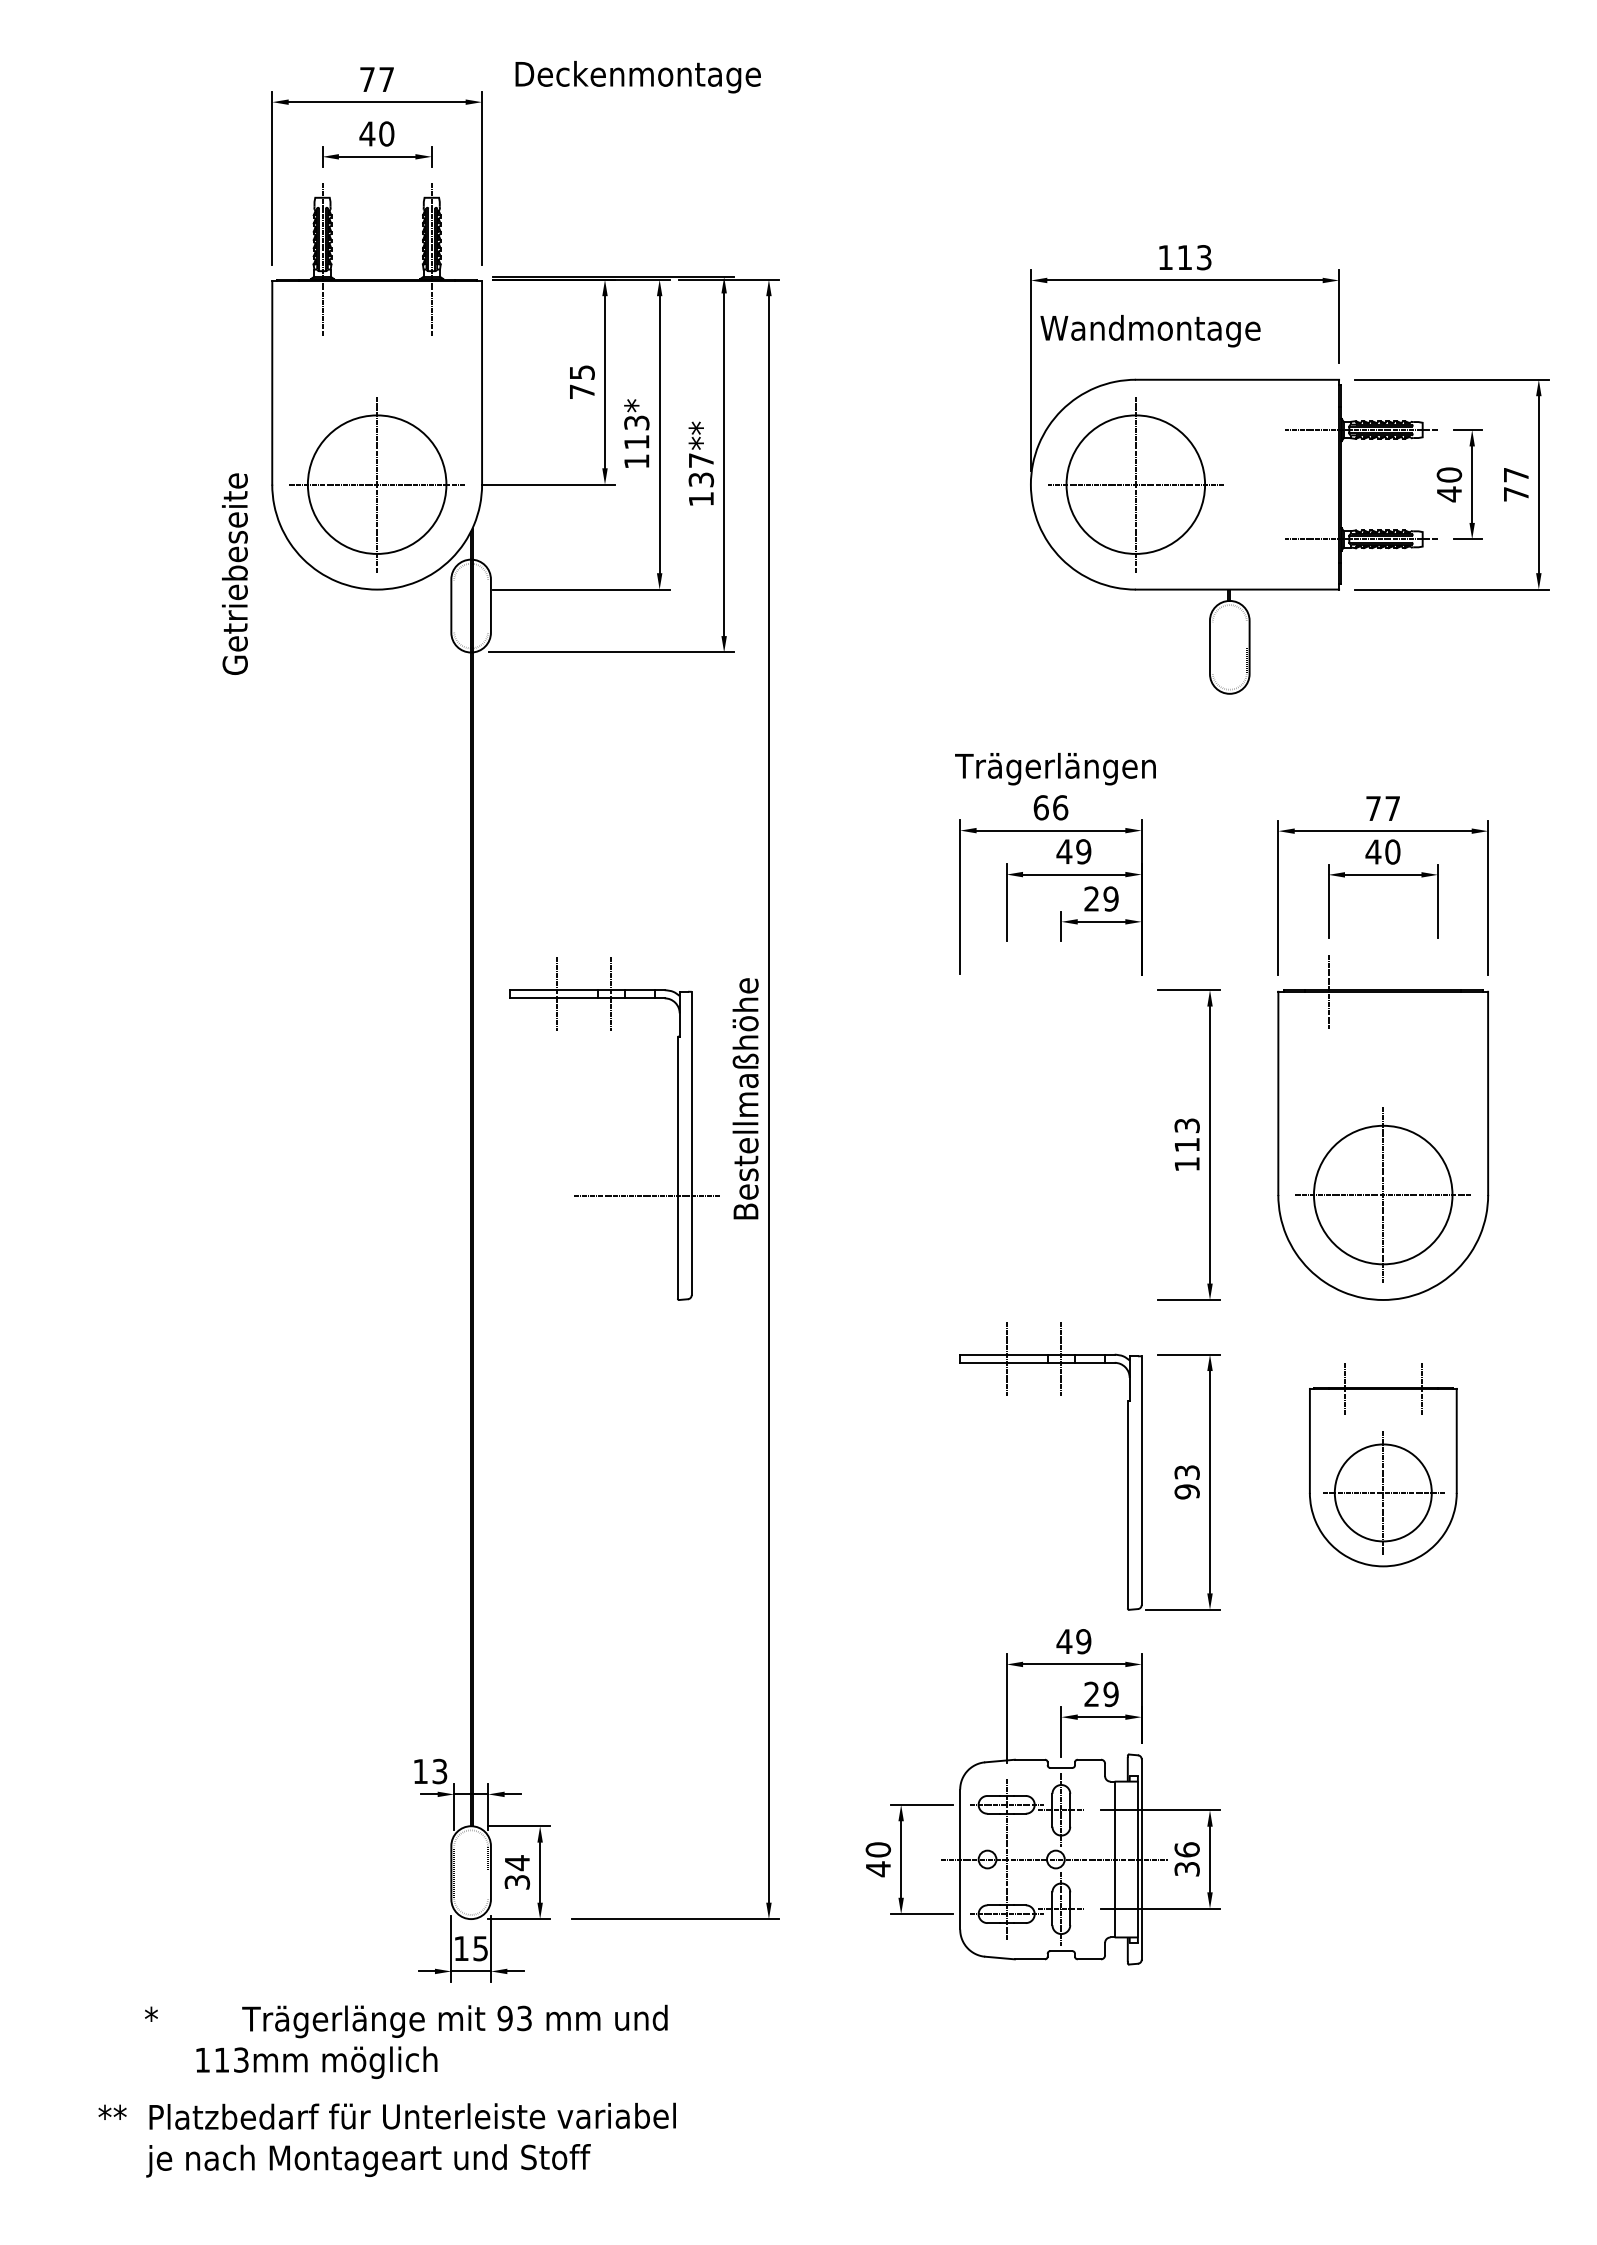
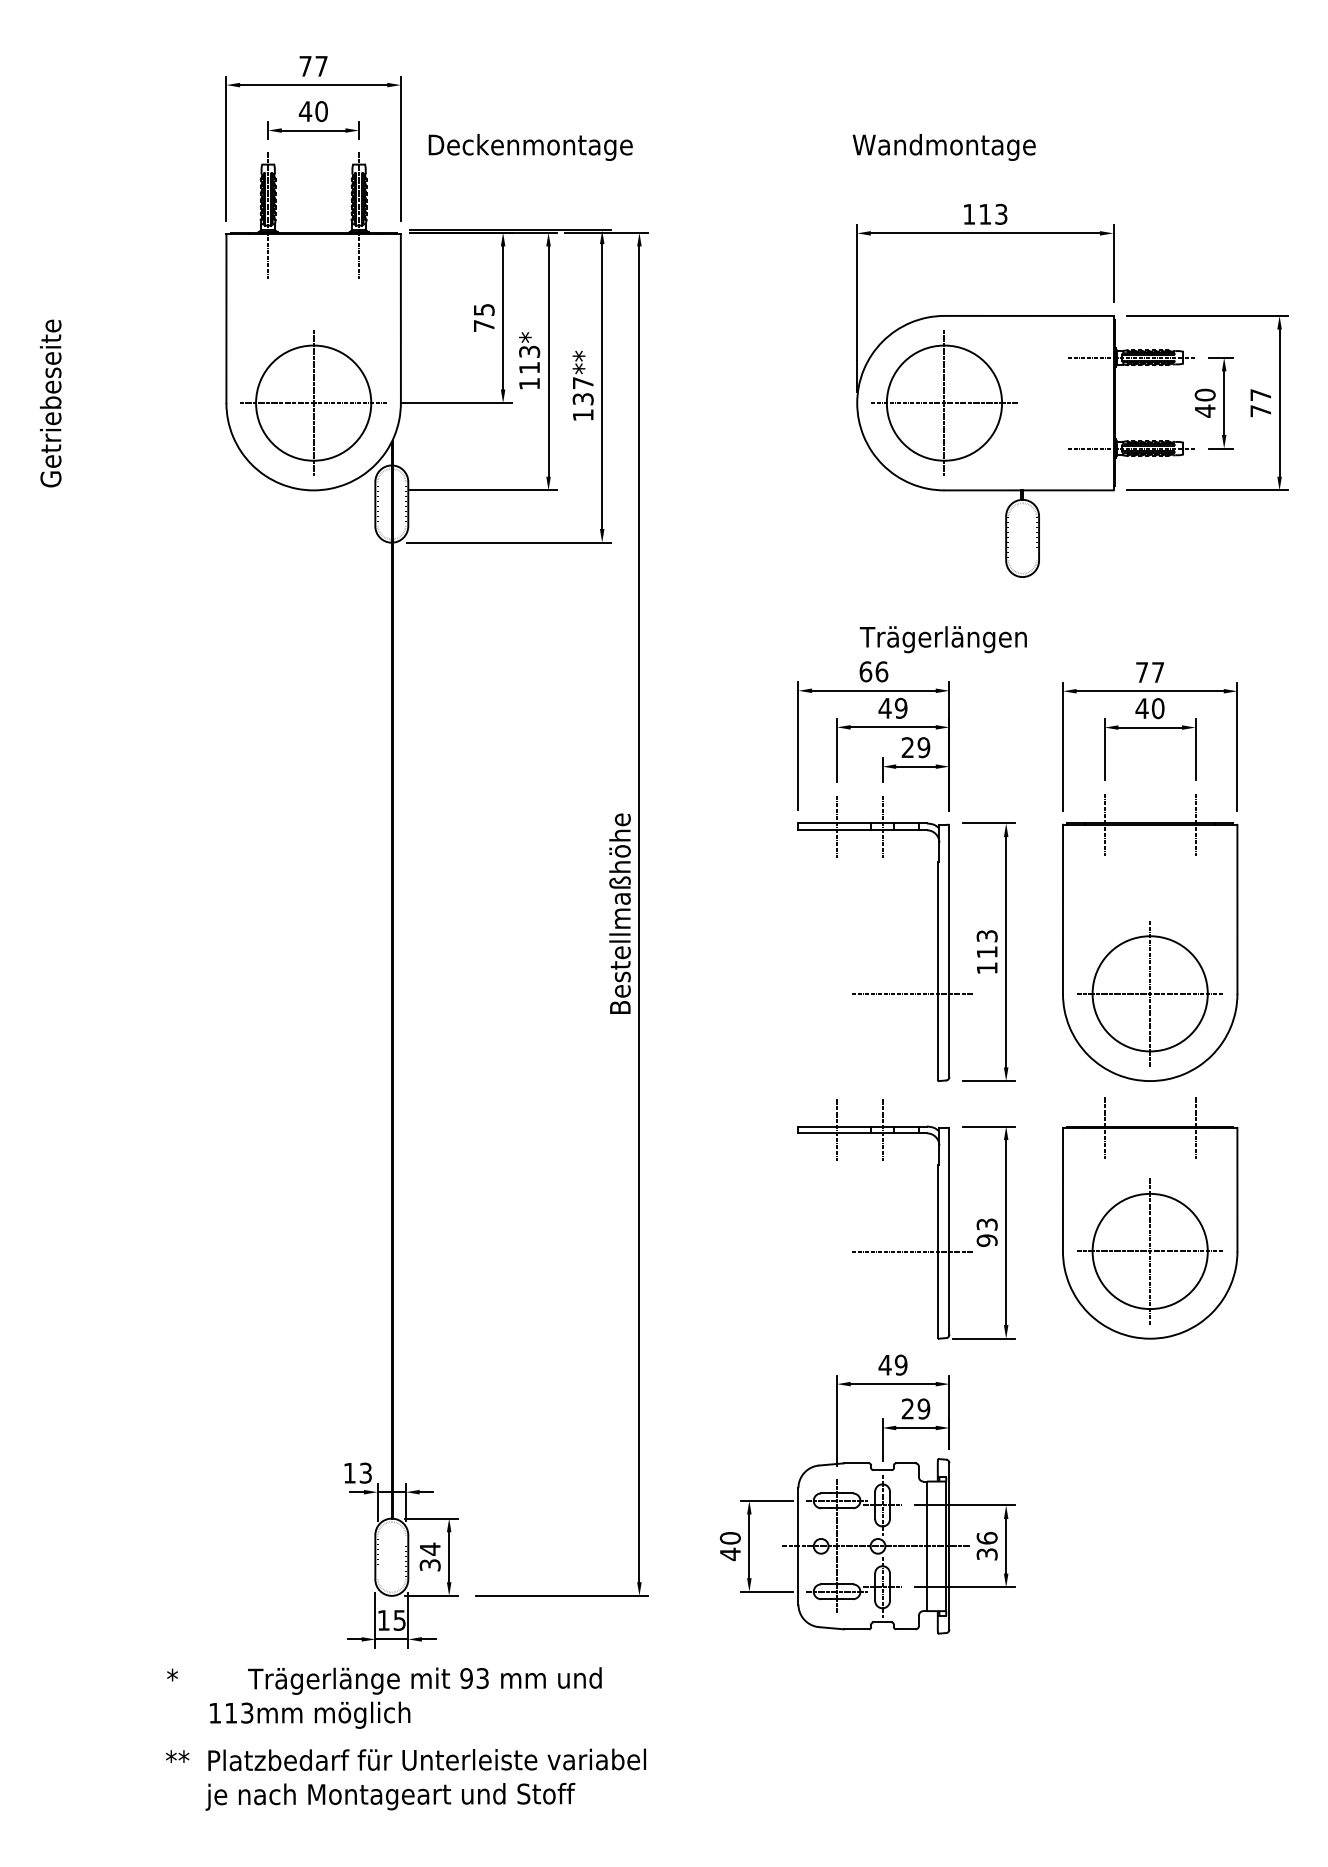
text: (637, 77) -> (530, 147), moved
text: (1150, 331) -> (944, 147), moved
text: (234, 573) -> (50, 403), moved
text: (1055, 768) -> (943, 639), moved
line: (1437, 991) -> (1195, 824), added
part: (677, 1128) -> (937, 938), moved
part: (1383, 1464) -> (1150, 1217), size x1.43
line: (1096, 1505) -> (911, 1251), added
text: (406, 2041) -> (384, 1697), moved
text: (386, 2139) -> (405, 1779), moved

